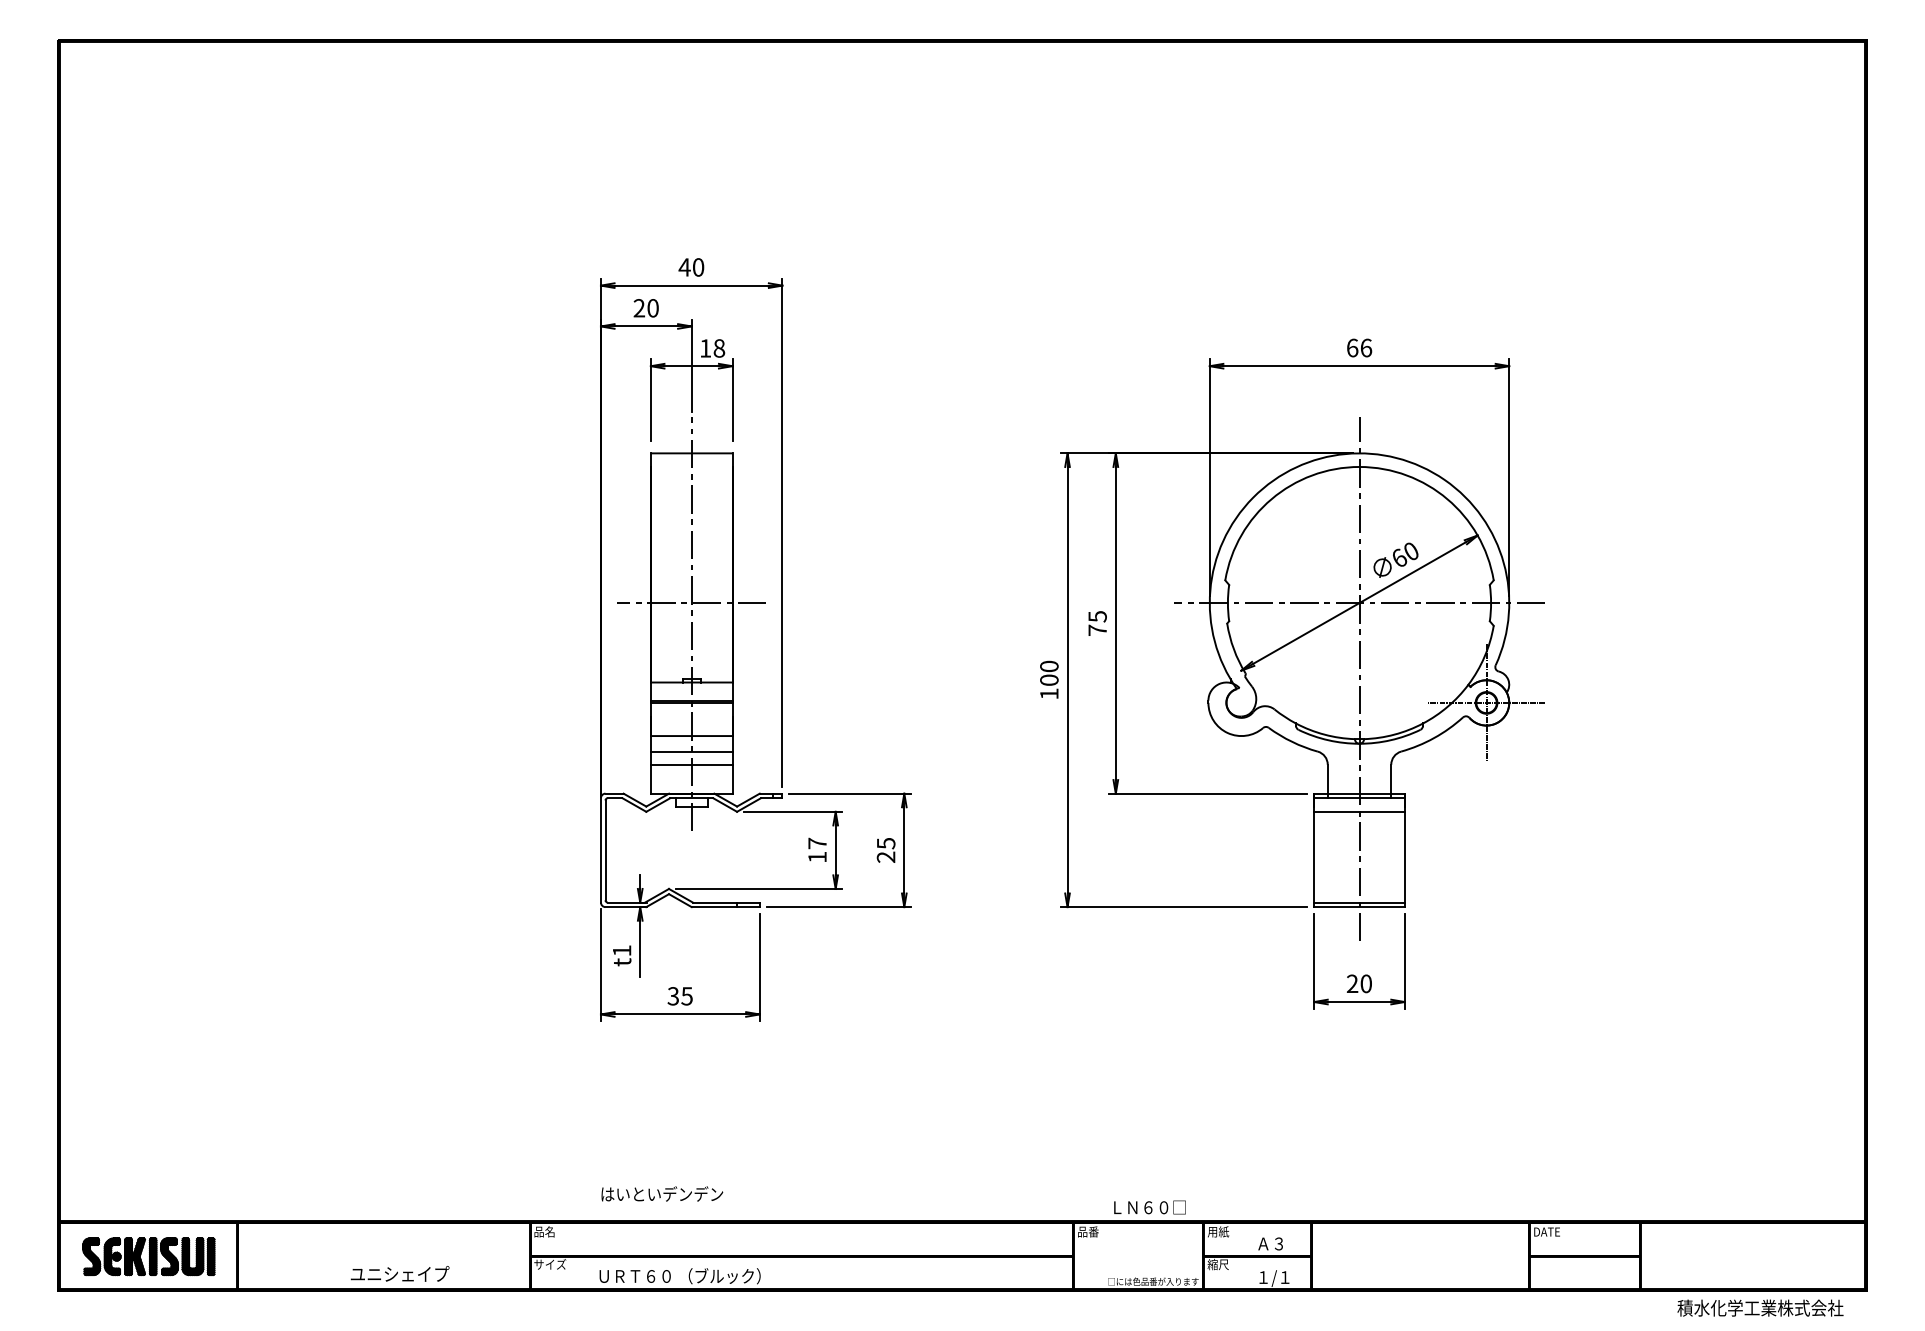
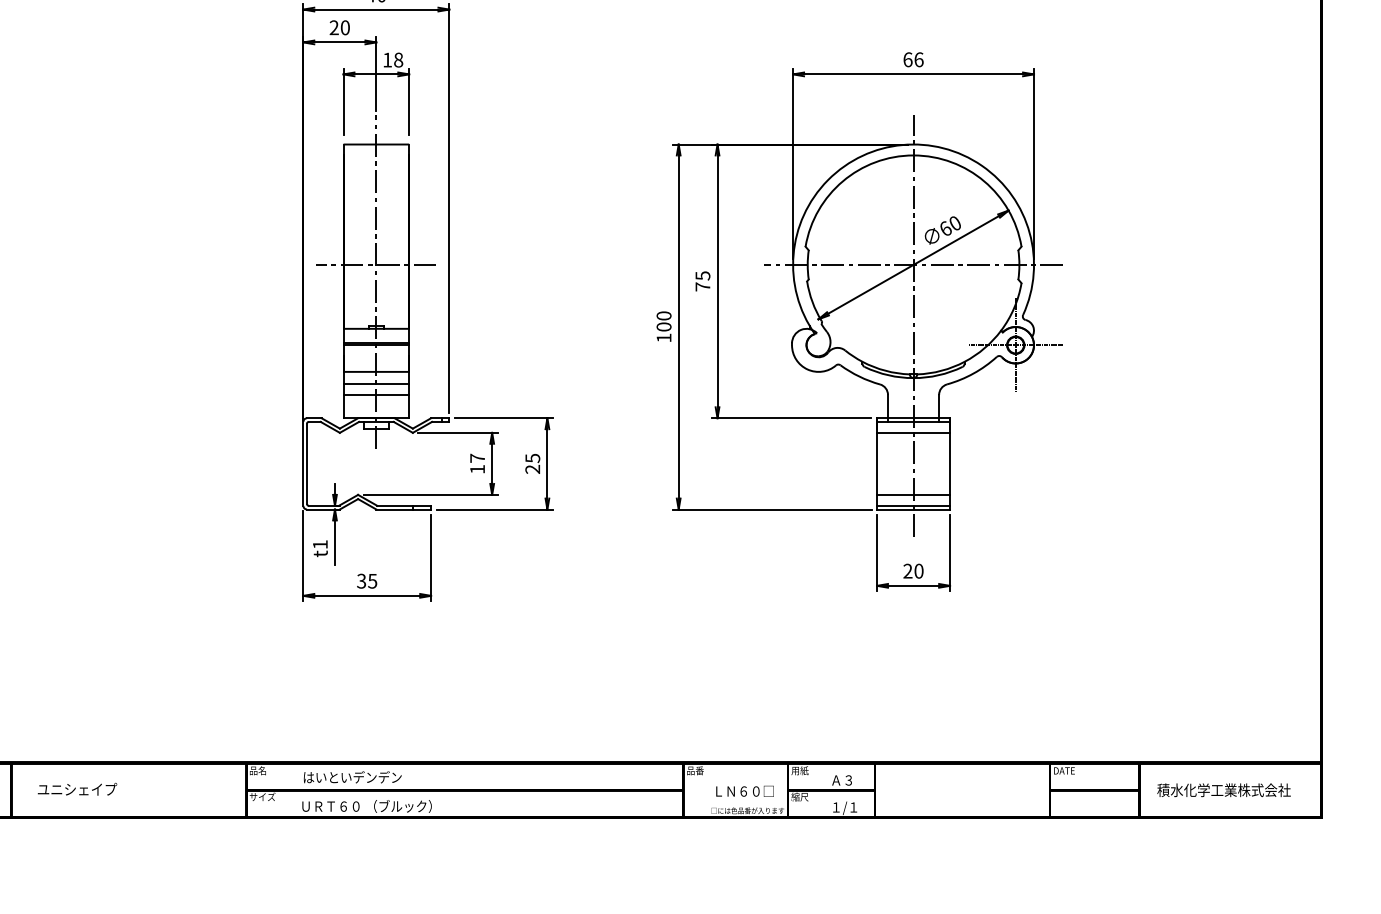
line: (1359, 888) -> (913, 494), added
text: (662, 1193) -> (352, 776), moved
text: (1149, 1207) -> (744, 791), moved
text: (399, 1273) -> (76, 788), moved
text: (1760, 1307) -> (1224, 789), moved

